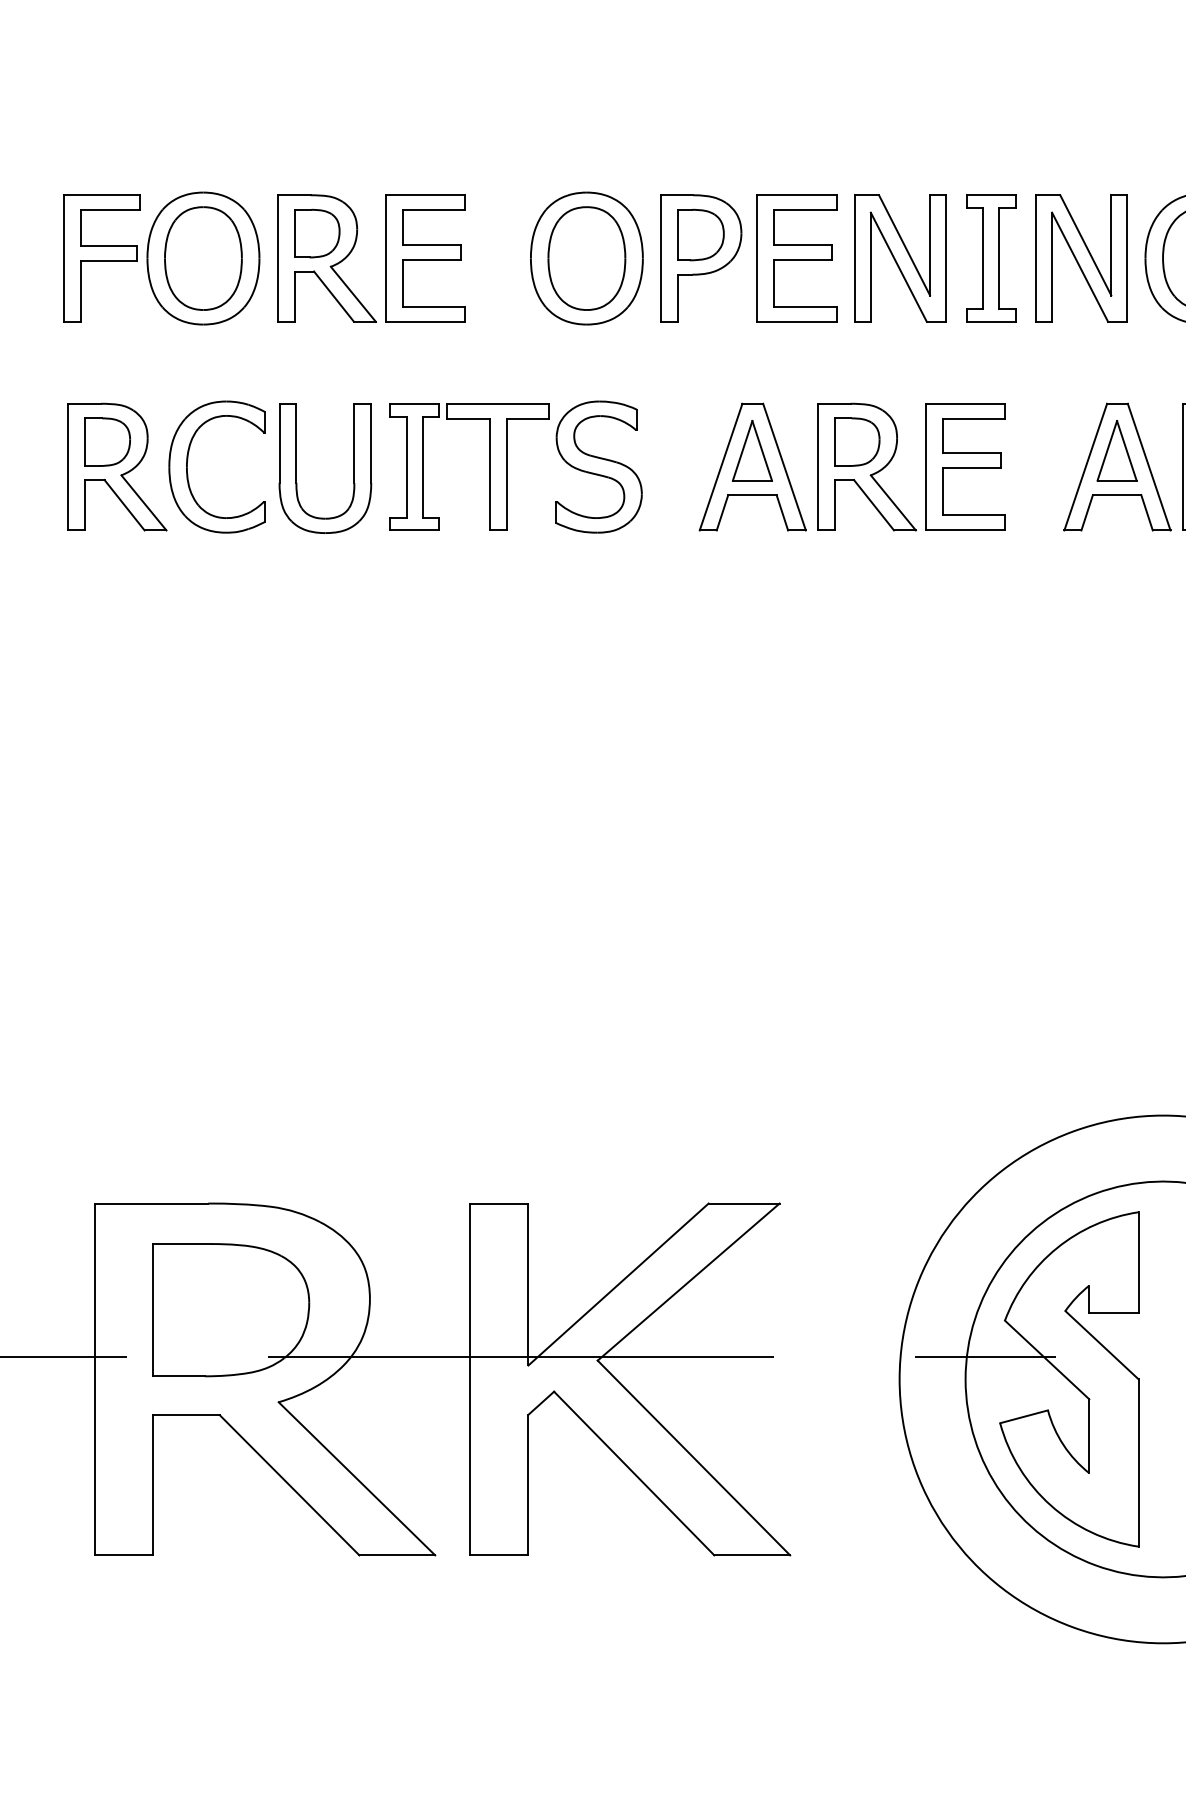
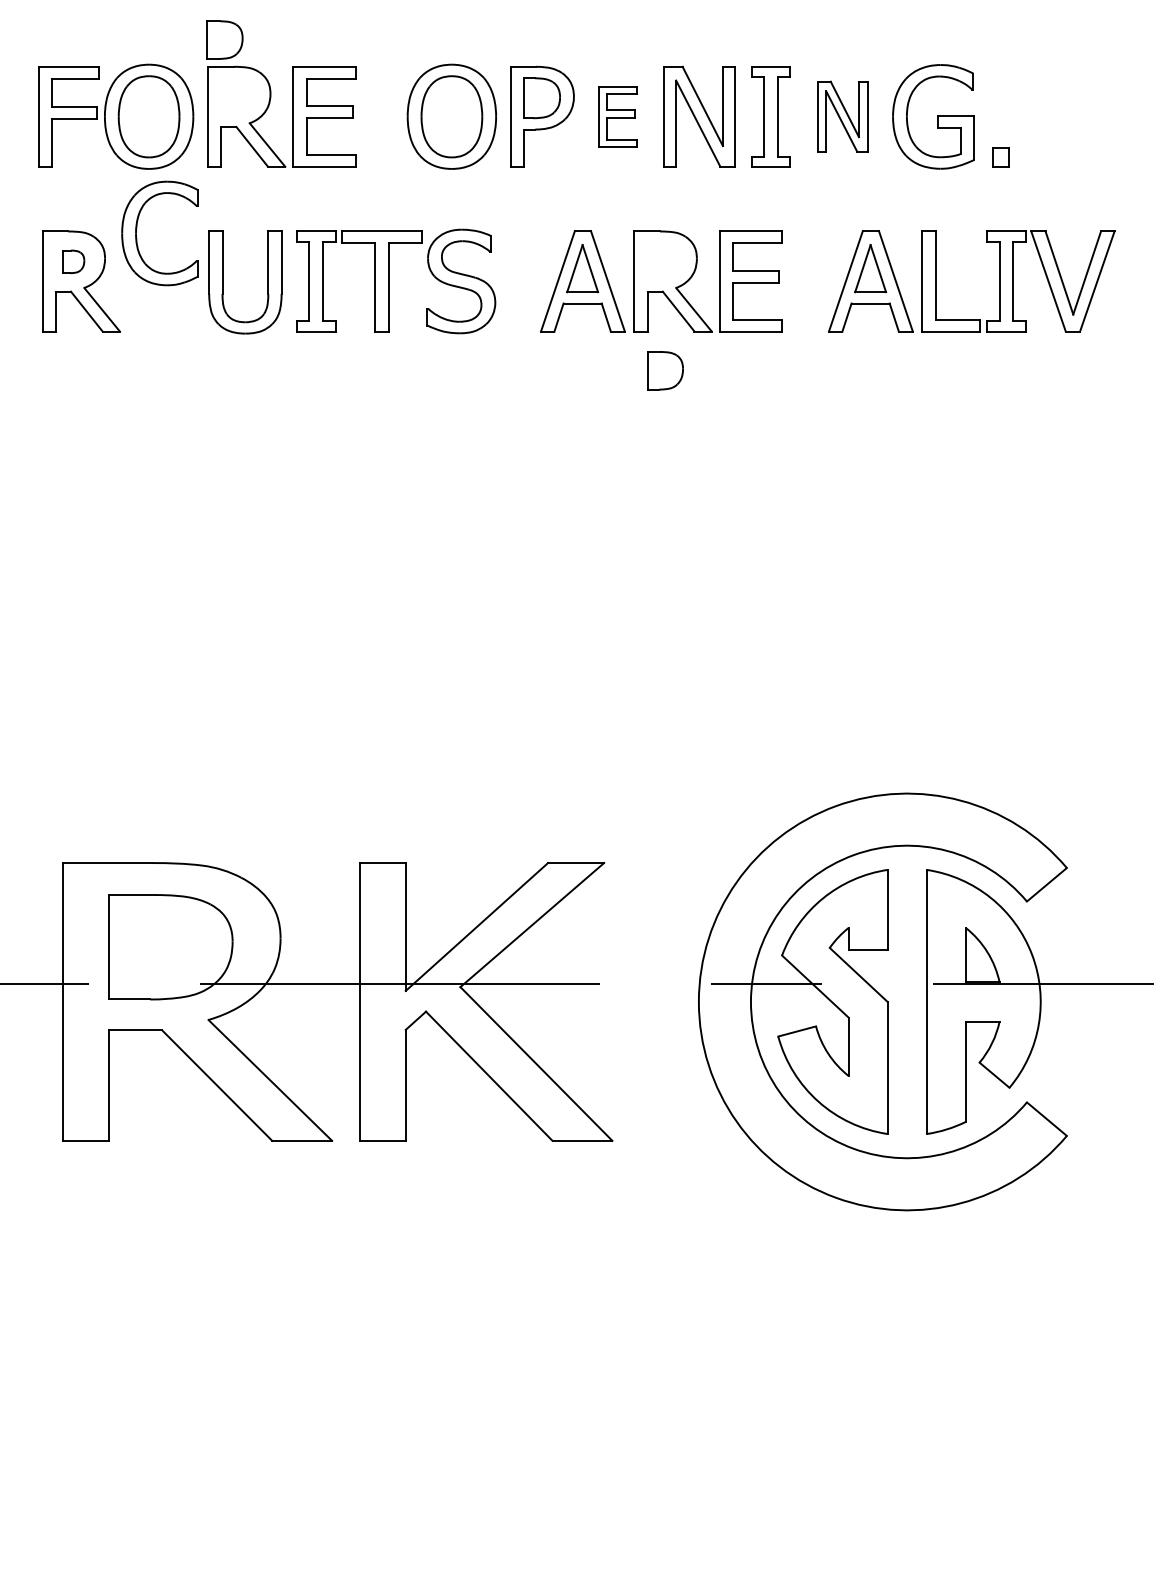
part: (316, 232) -> (224, 39), moved
part: (796, 258) -> (617, 116), size x0.6
part: (1081, 258) -> (842, 116), size x0.7
part: (107, 441) -> (73, 261), size x0.6
part: (857, 441) -> (665, 370), moved
part: (188, 460) -> (137, 228), moved

